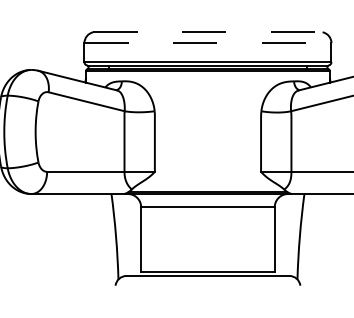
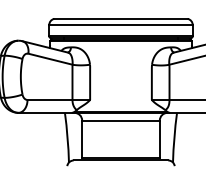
line: (208, 31) -> (121, 18), dashed -> solid
line: (208, 43) -> (121, 25), dashed -> solid

